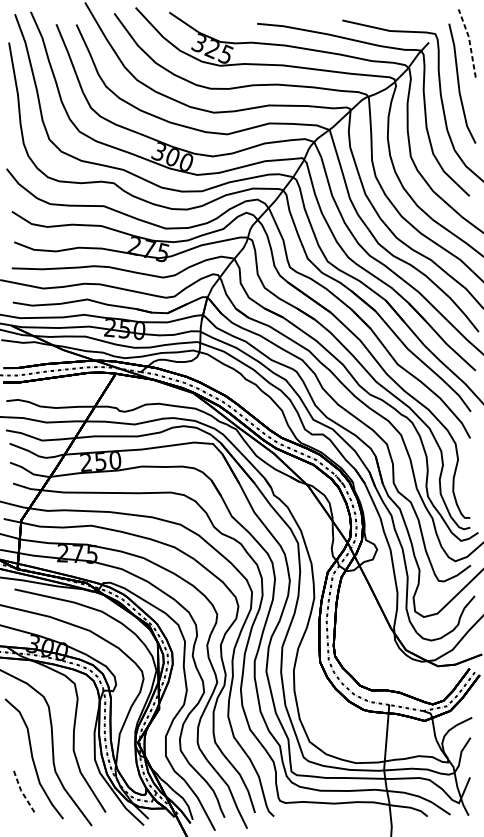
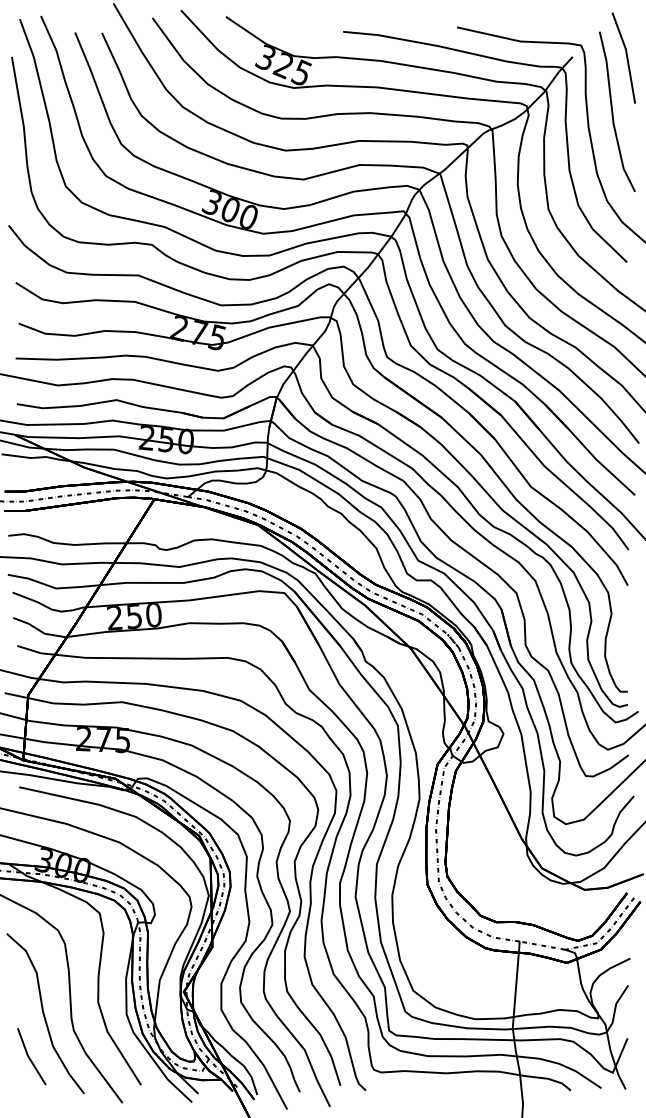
line: (470, 42) -> (627, 56), dashed -> solid
line: (21, 791) -> (28, 1057), dashed -> solid

